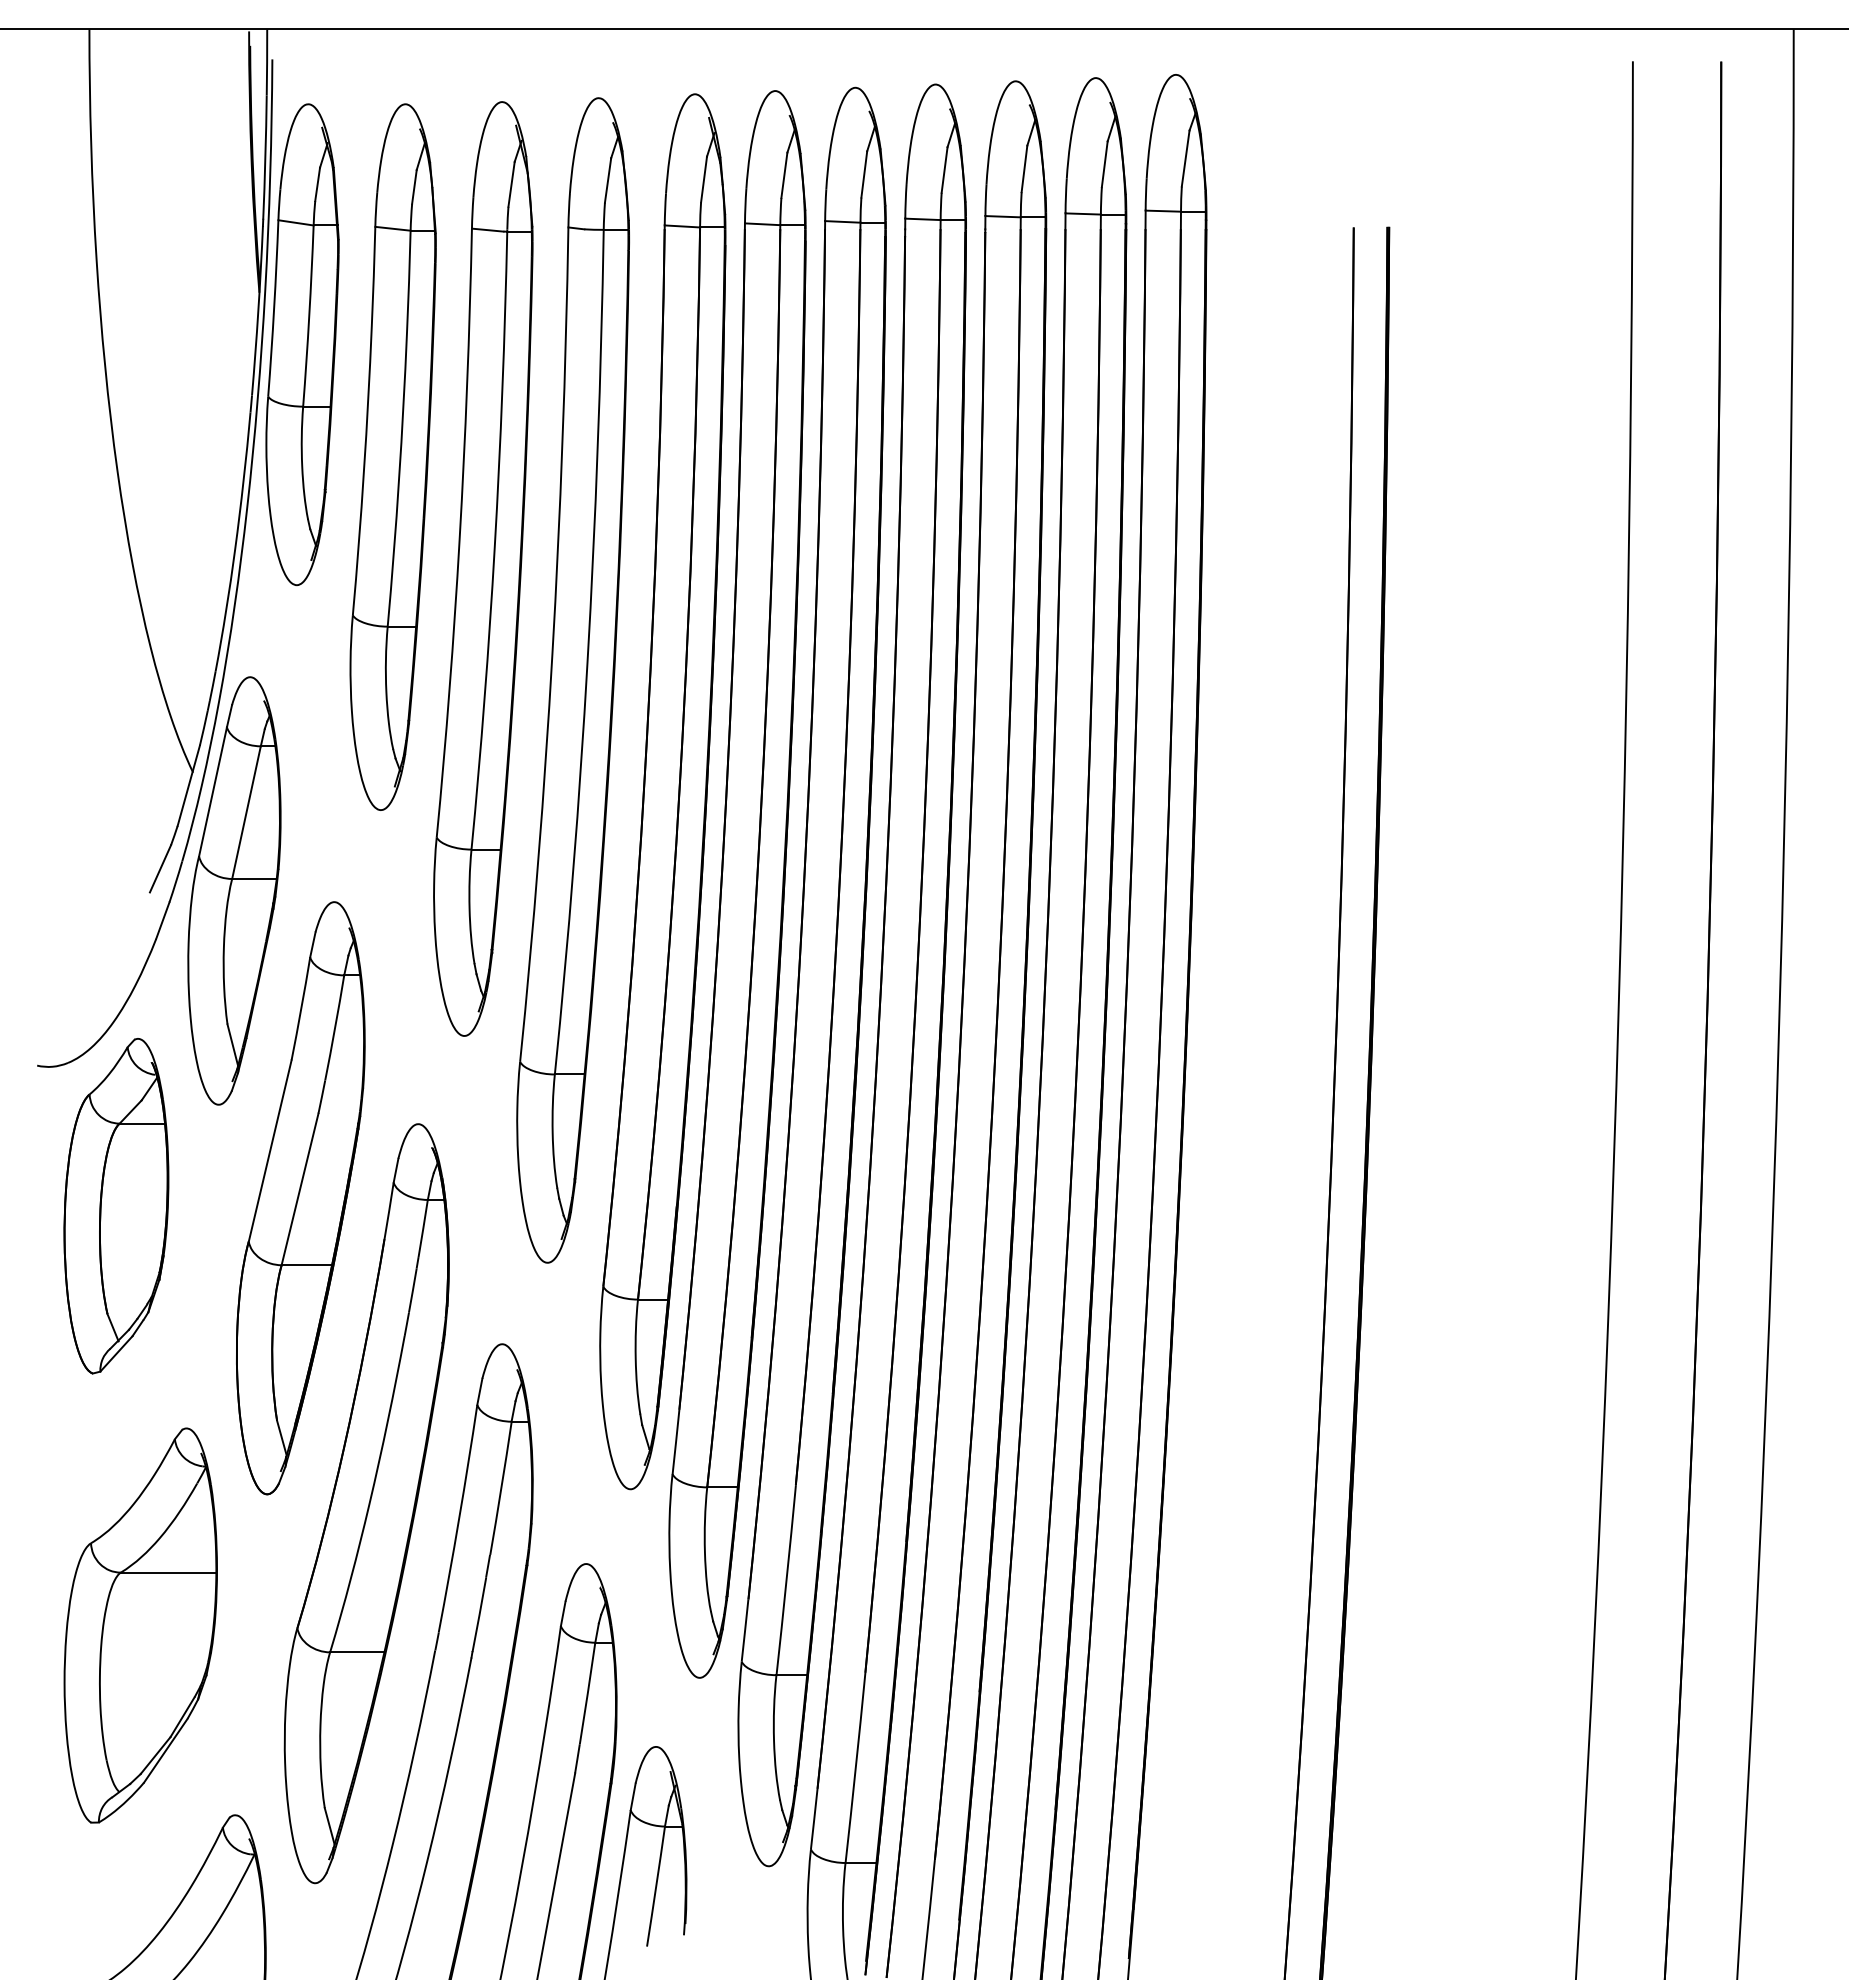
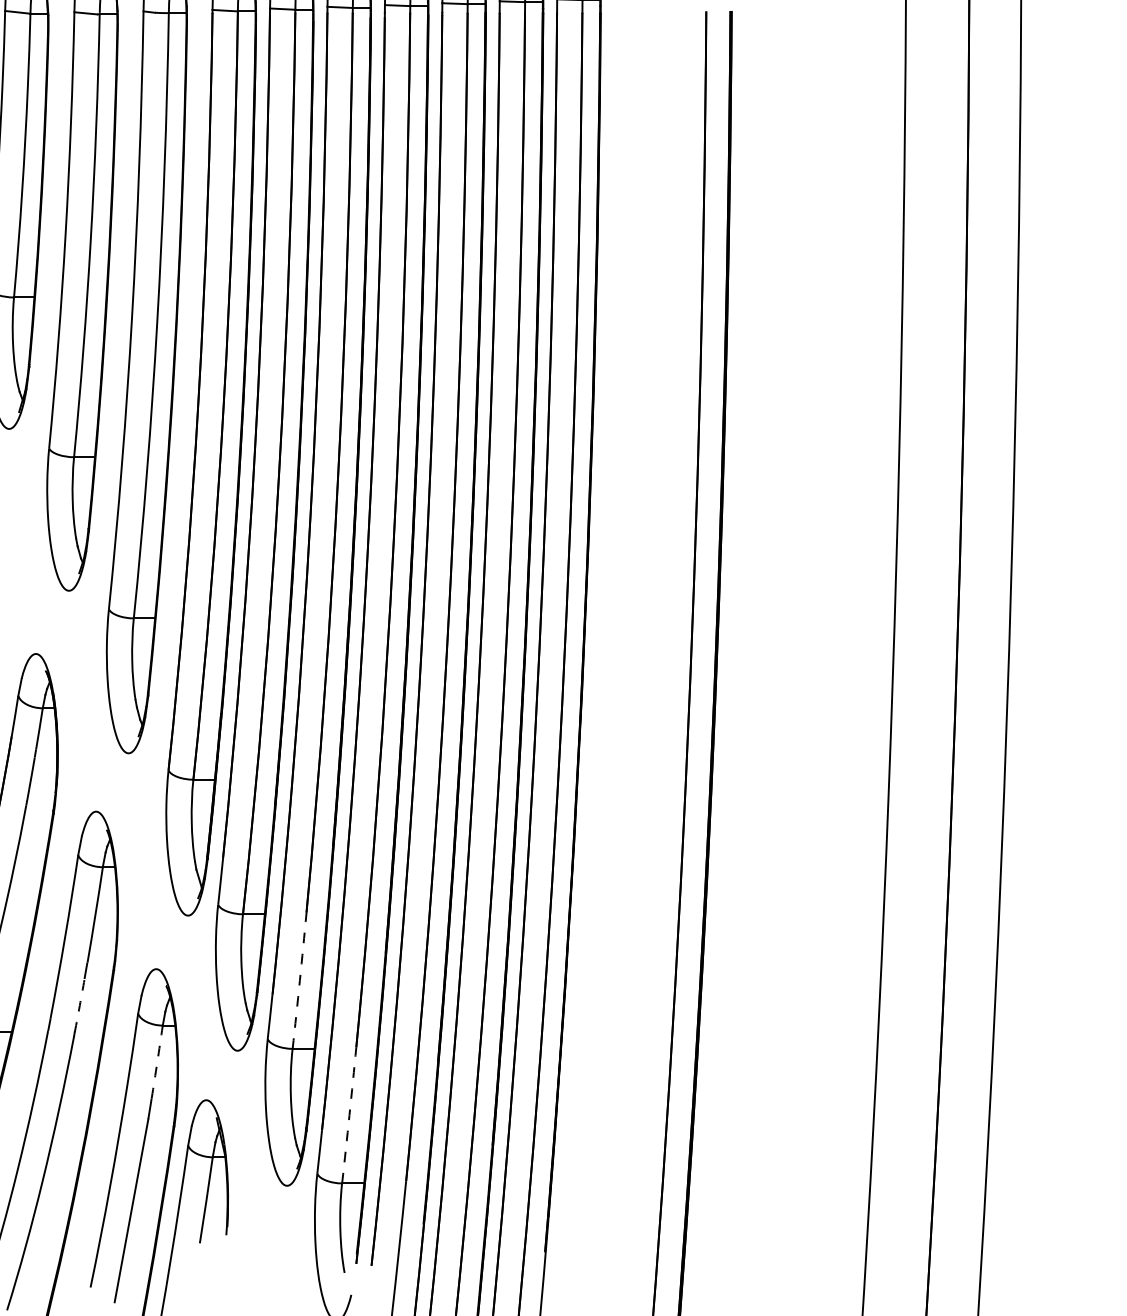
arc: (786, 1580) -> (299, 981), solid -> dashed
arc: (479, 1614) -> (79, 1005), solid -> dashed
arc: (587, 1693) -> (157, 1061), solid -> dashed
arc: (855, 1767) -> (349, 1115), solid -> dashed

